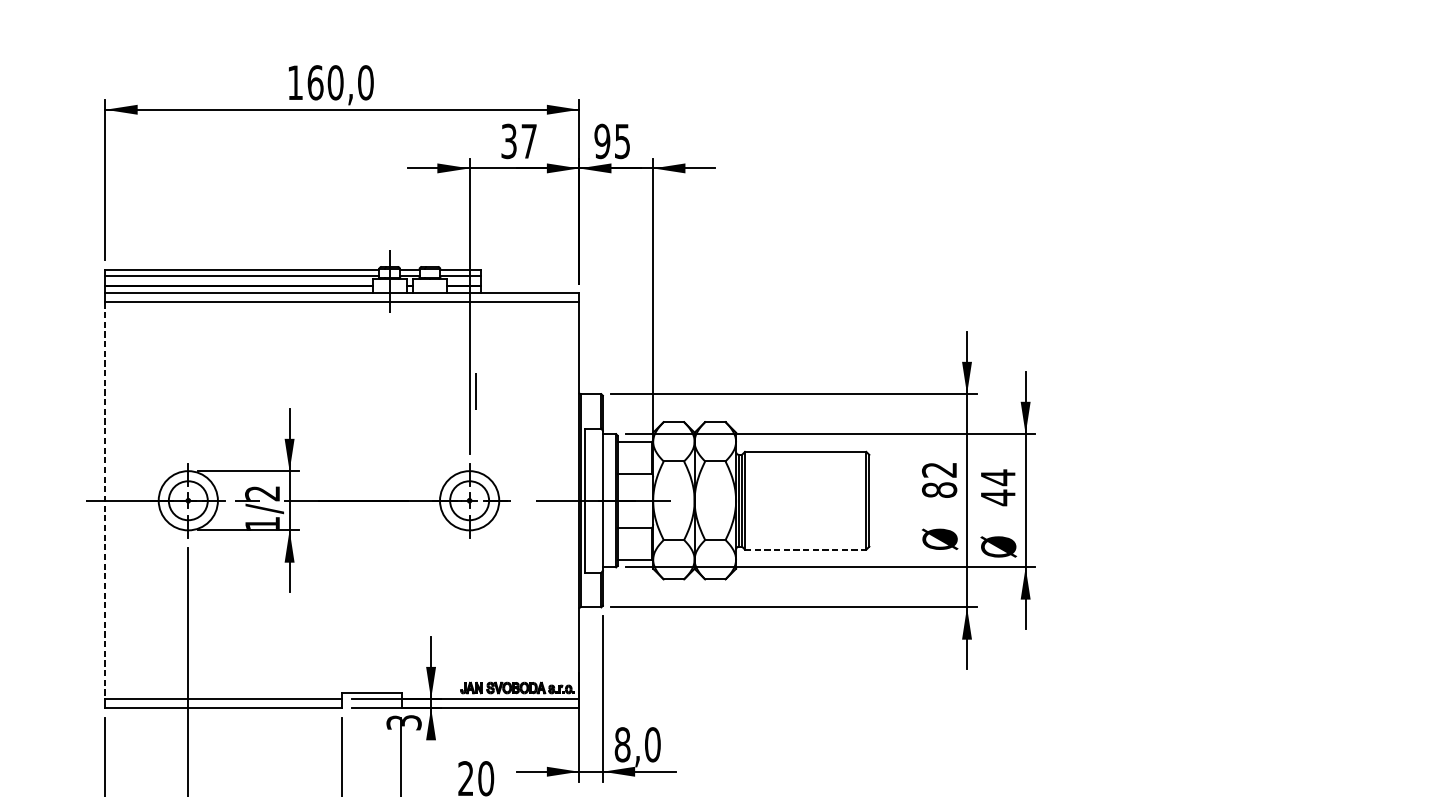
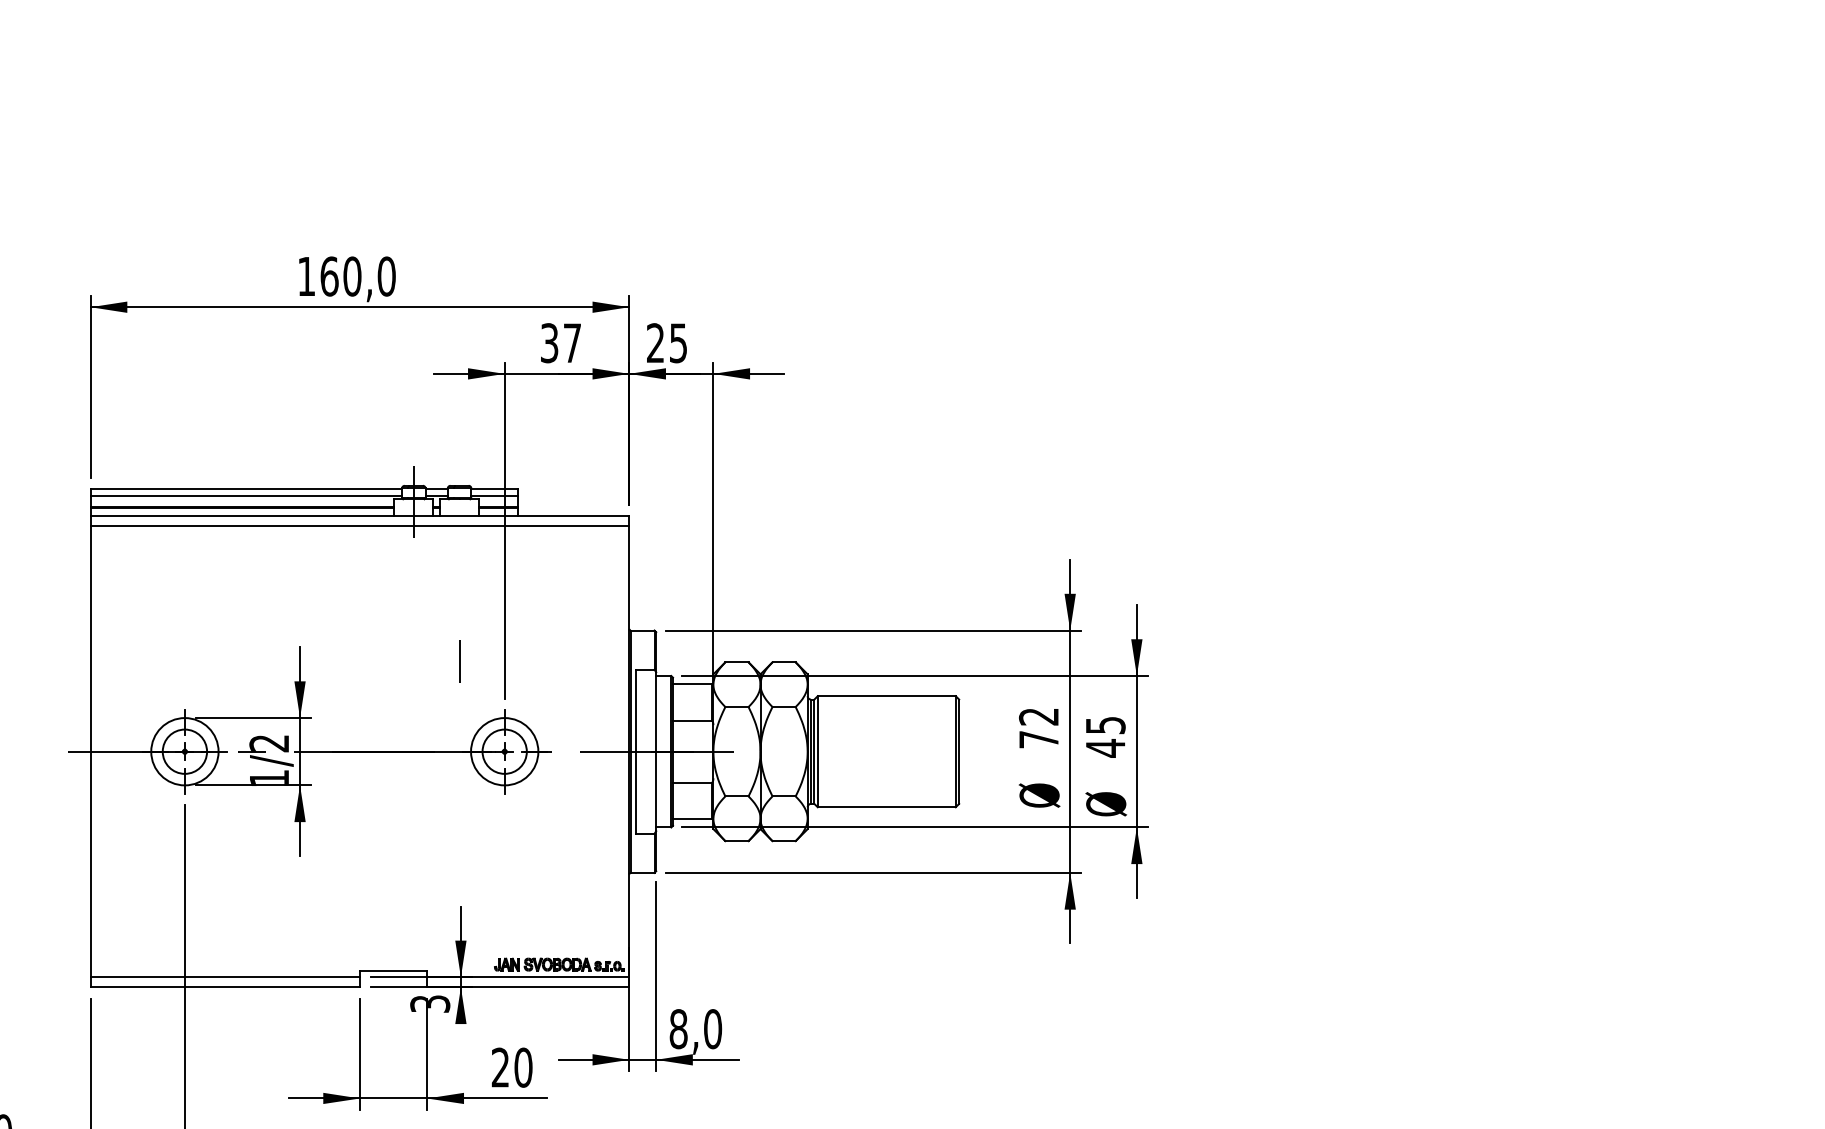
text: (602, 141) -> (655, 343), 95 -> 25
line: (475, 391) -> (459, 661), moved
text: (998, 477) -> (1105, 725), 44 -> 45
text: (939, 490) -> (1038, 739), 82 -> 72
line: (105, 500) -> (90, 751), dashed -> solid
line: (806, 549) -> (887, 807), dashed -> solid

